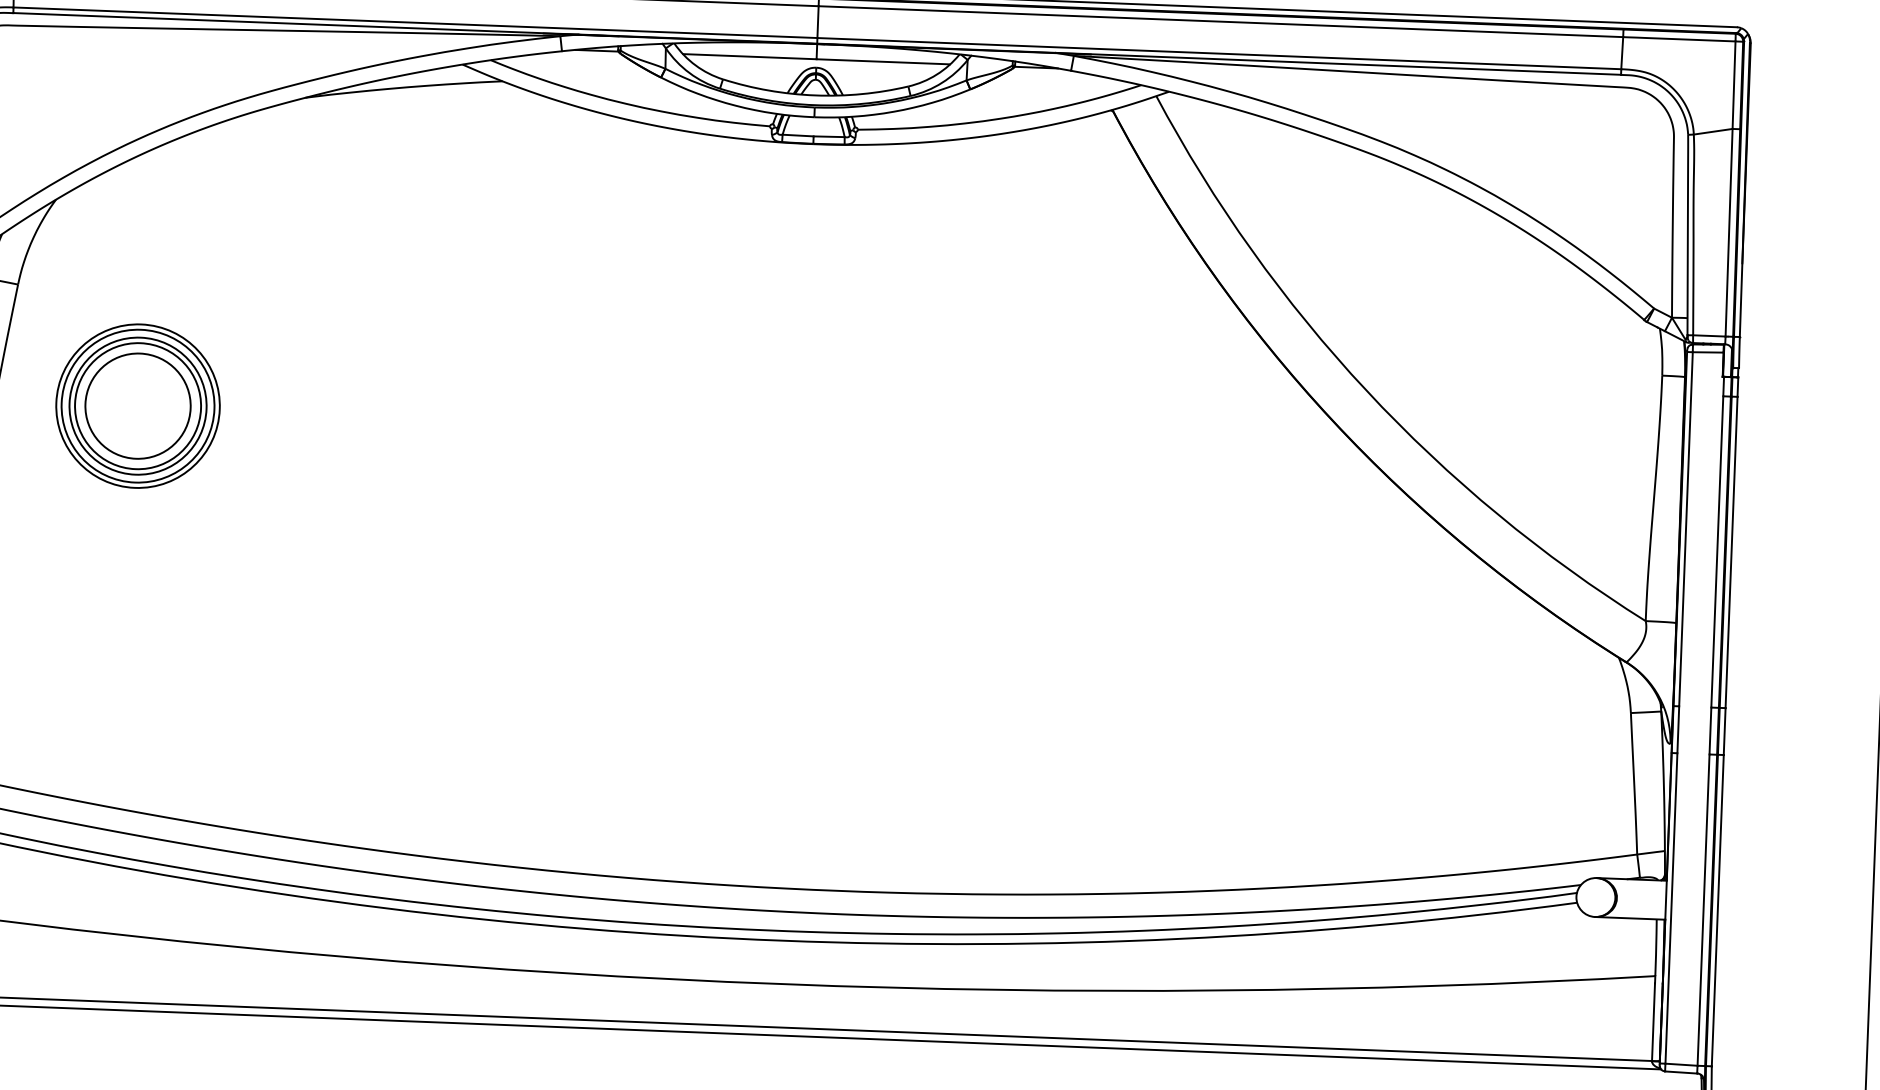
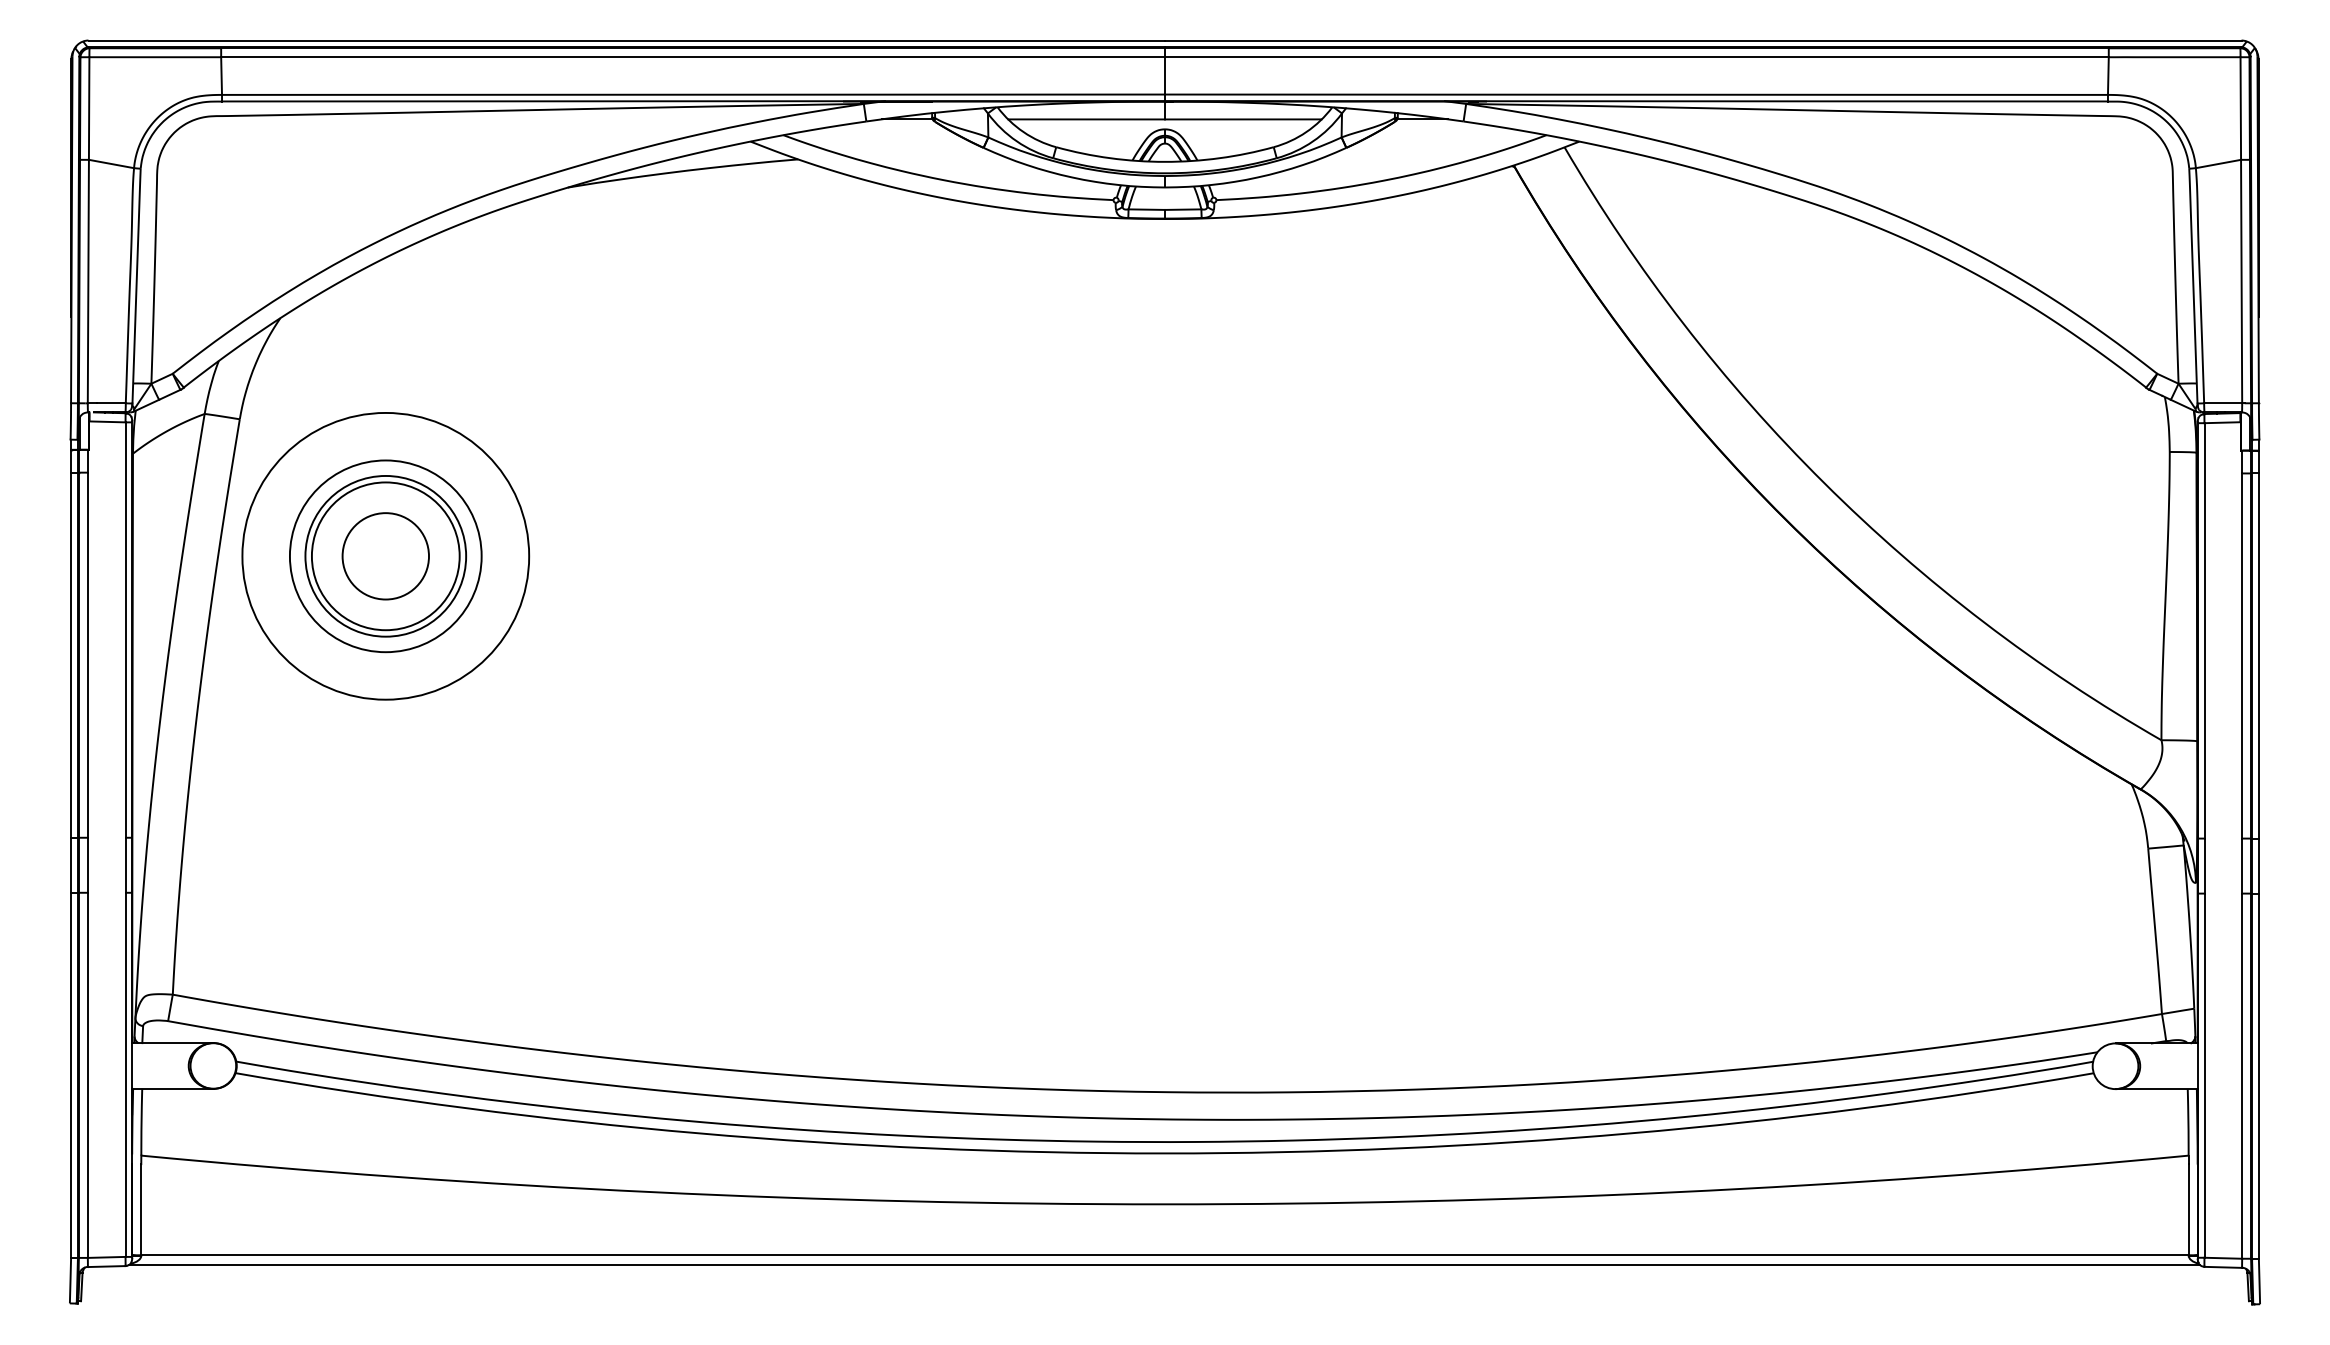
circle: (137, 405) -> (385, 555), size x1.6
circle: (137, 406) -> (385, 556), size x0.7

